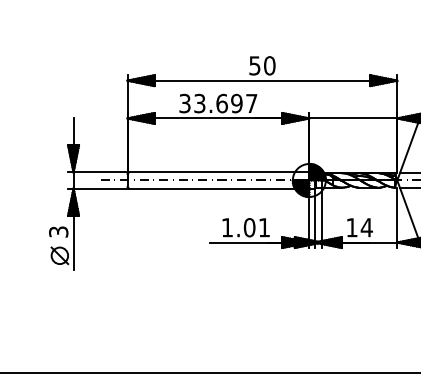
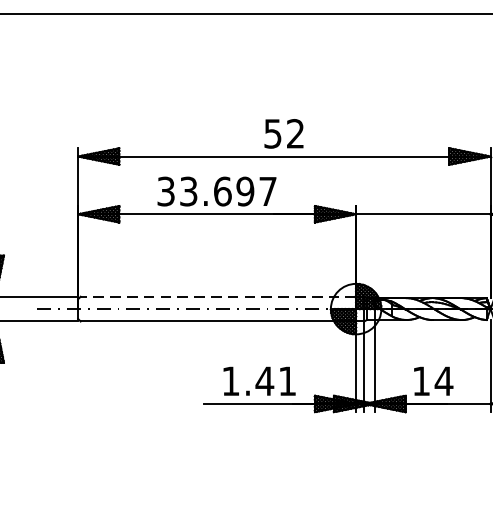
text: (269, 65) -> (295, 133), 50 -> 52
line: (218, 172) -> (217, 296), solid -> dashed
text: (249, 227) -> (264, 380), 1.01 -> 1.41

